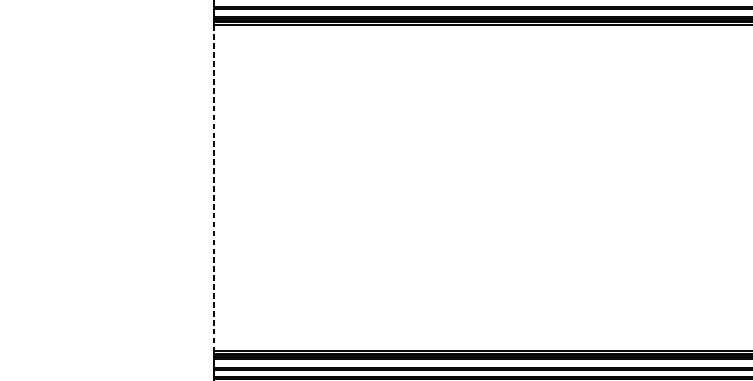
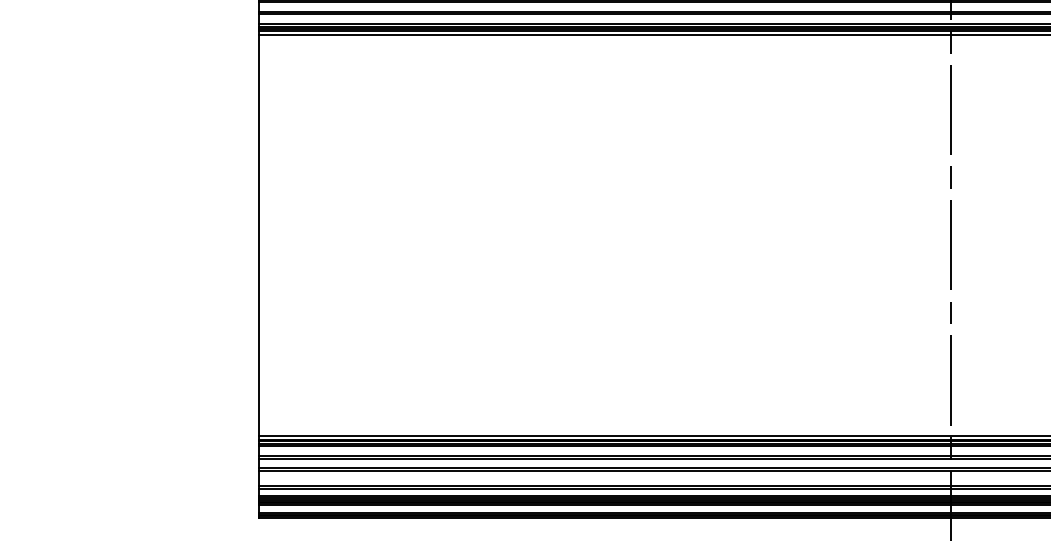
line: (213, 188) -> (259, 235), dashed -> solid

